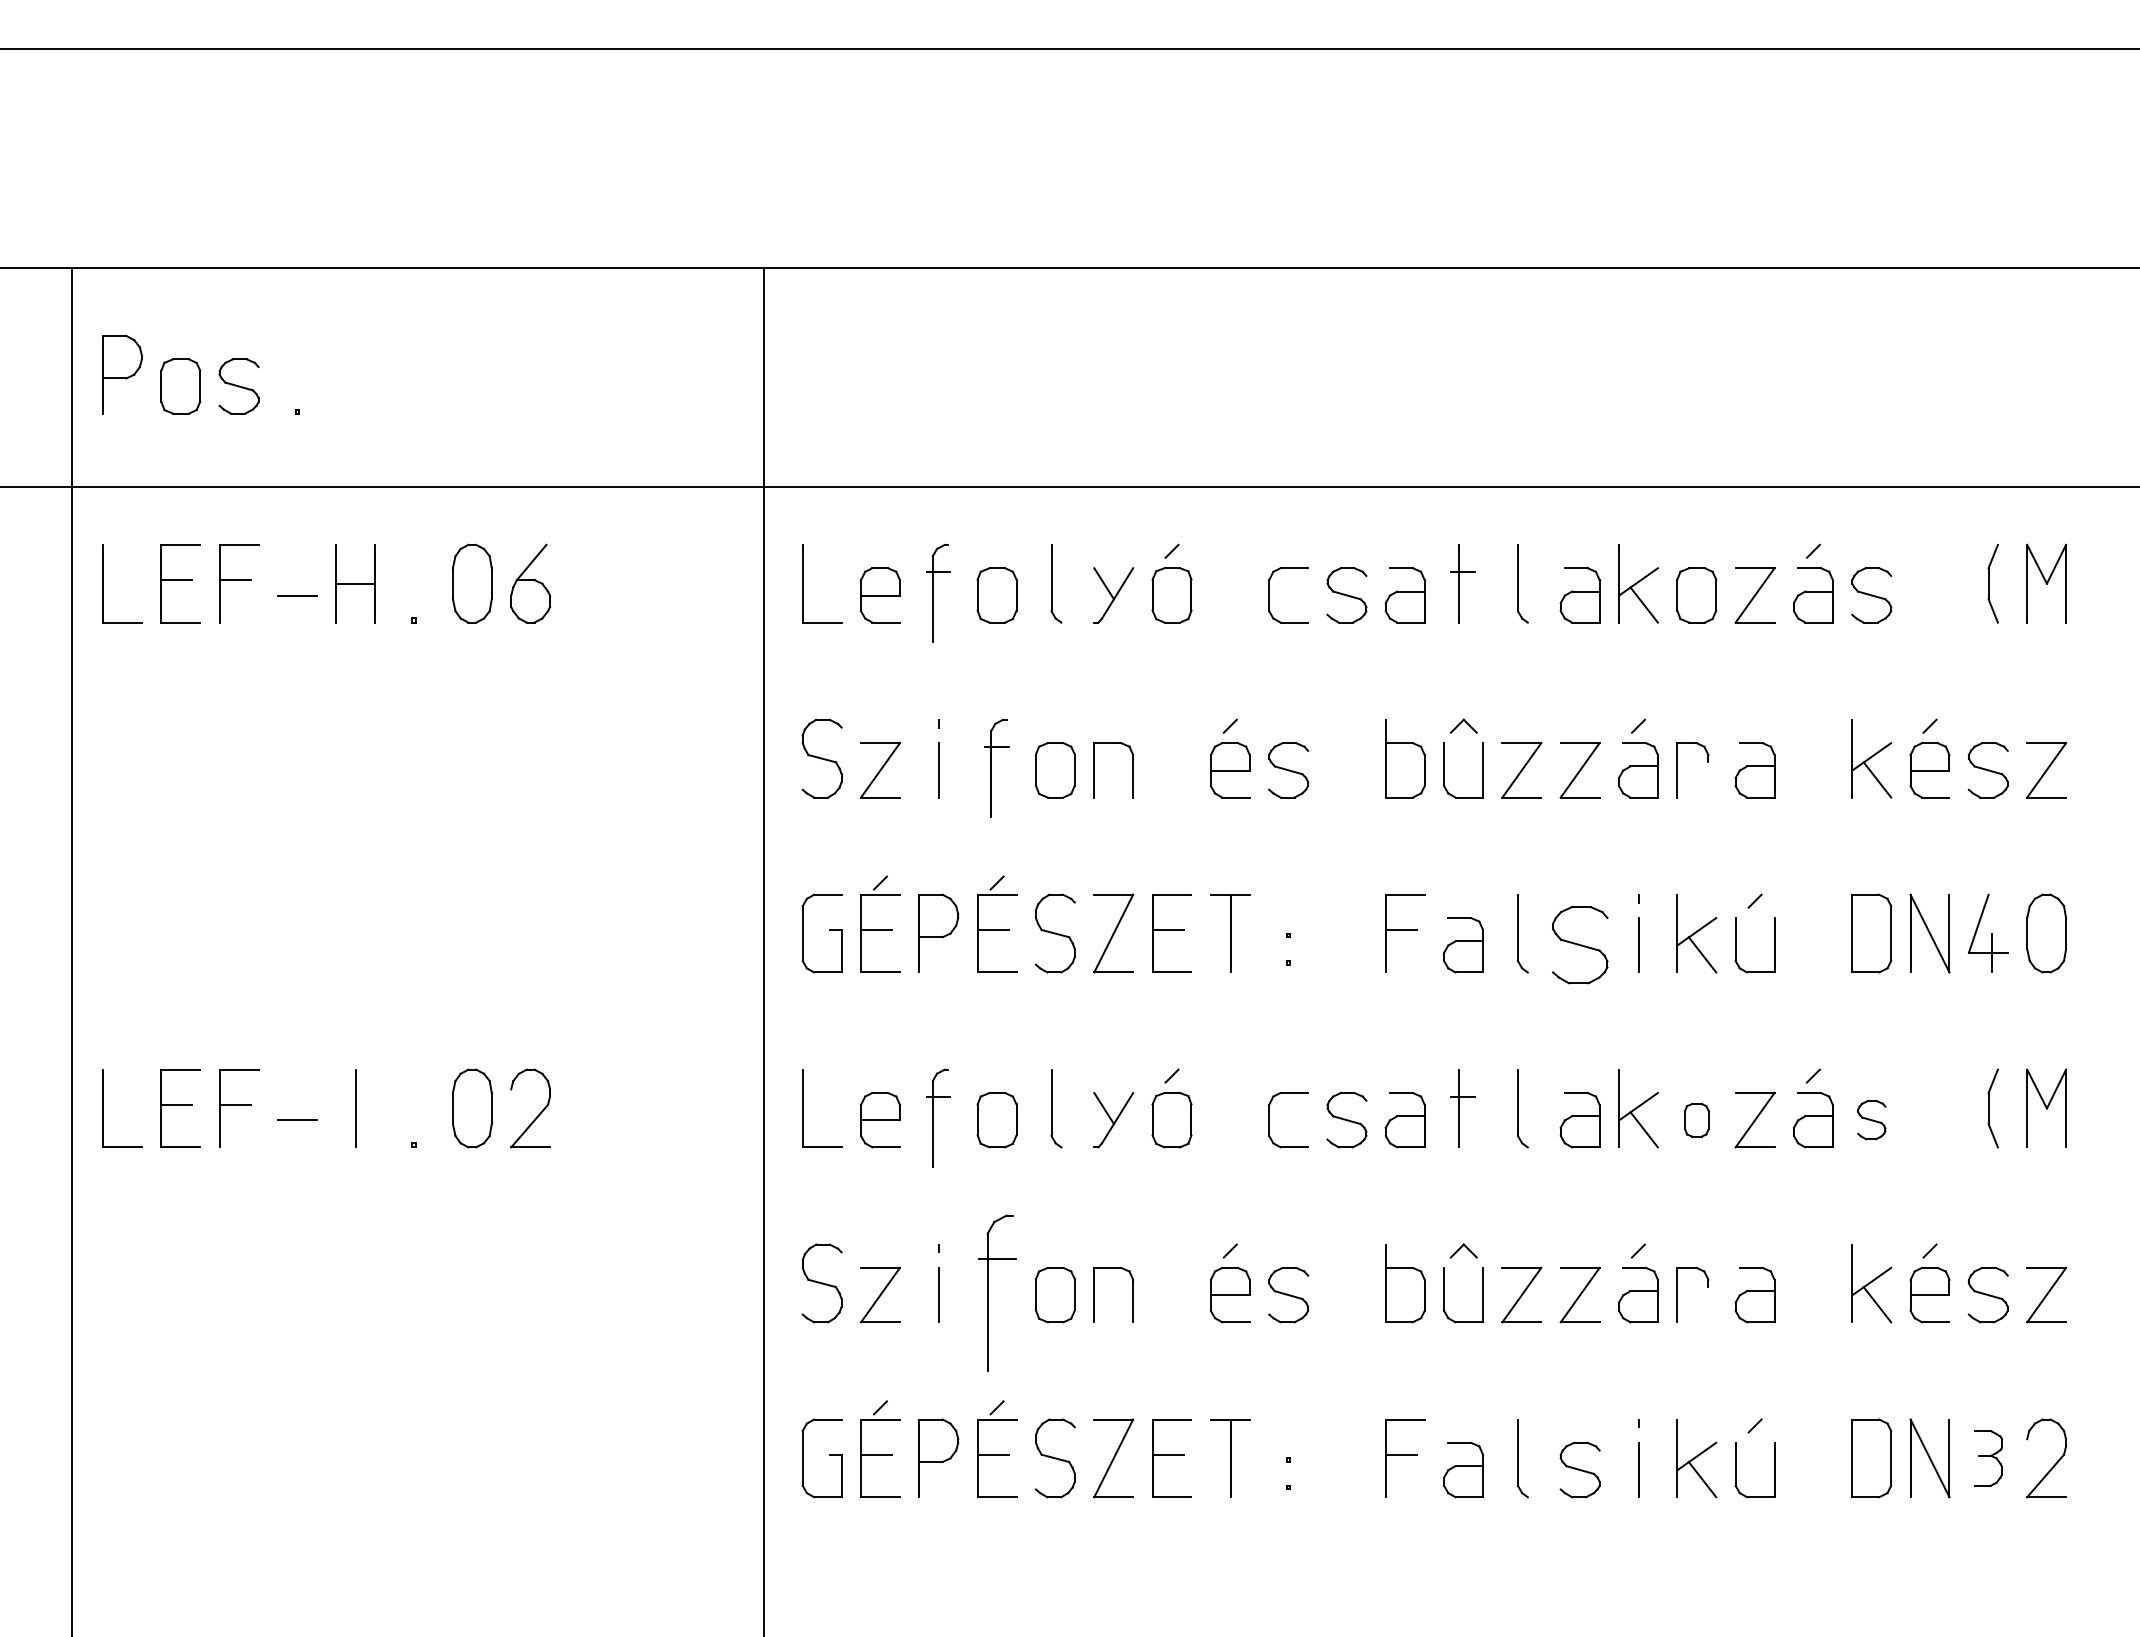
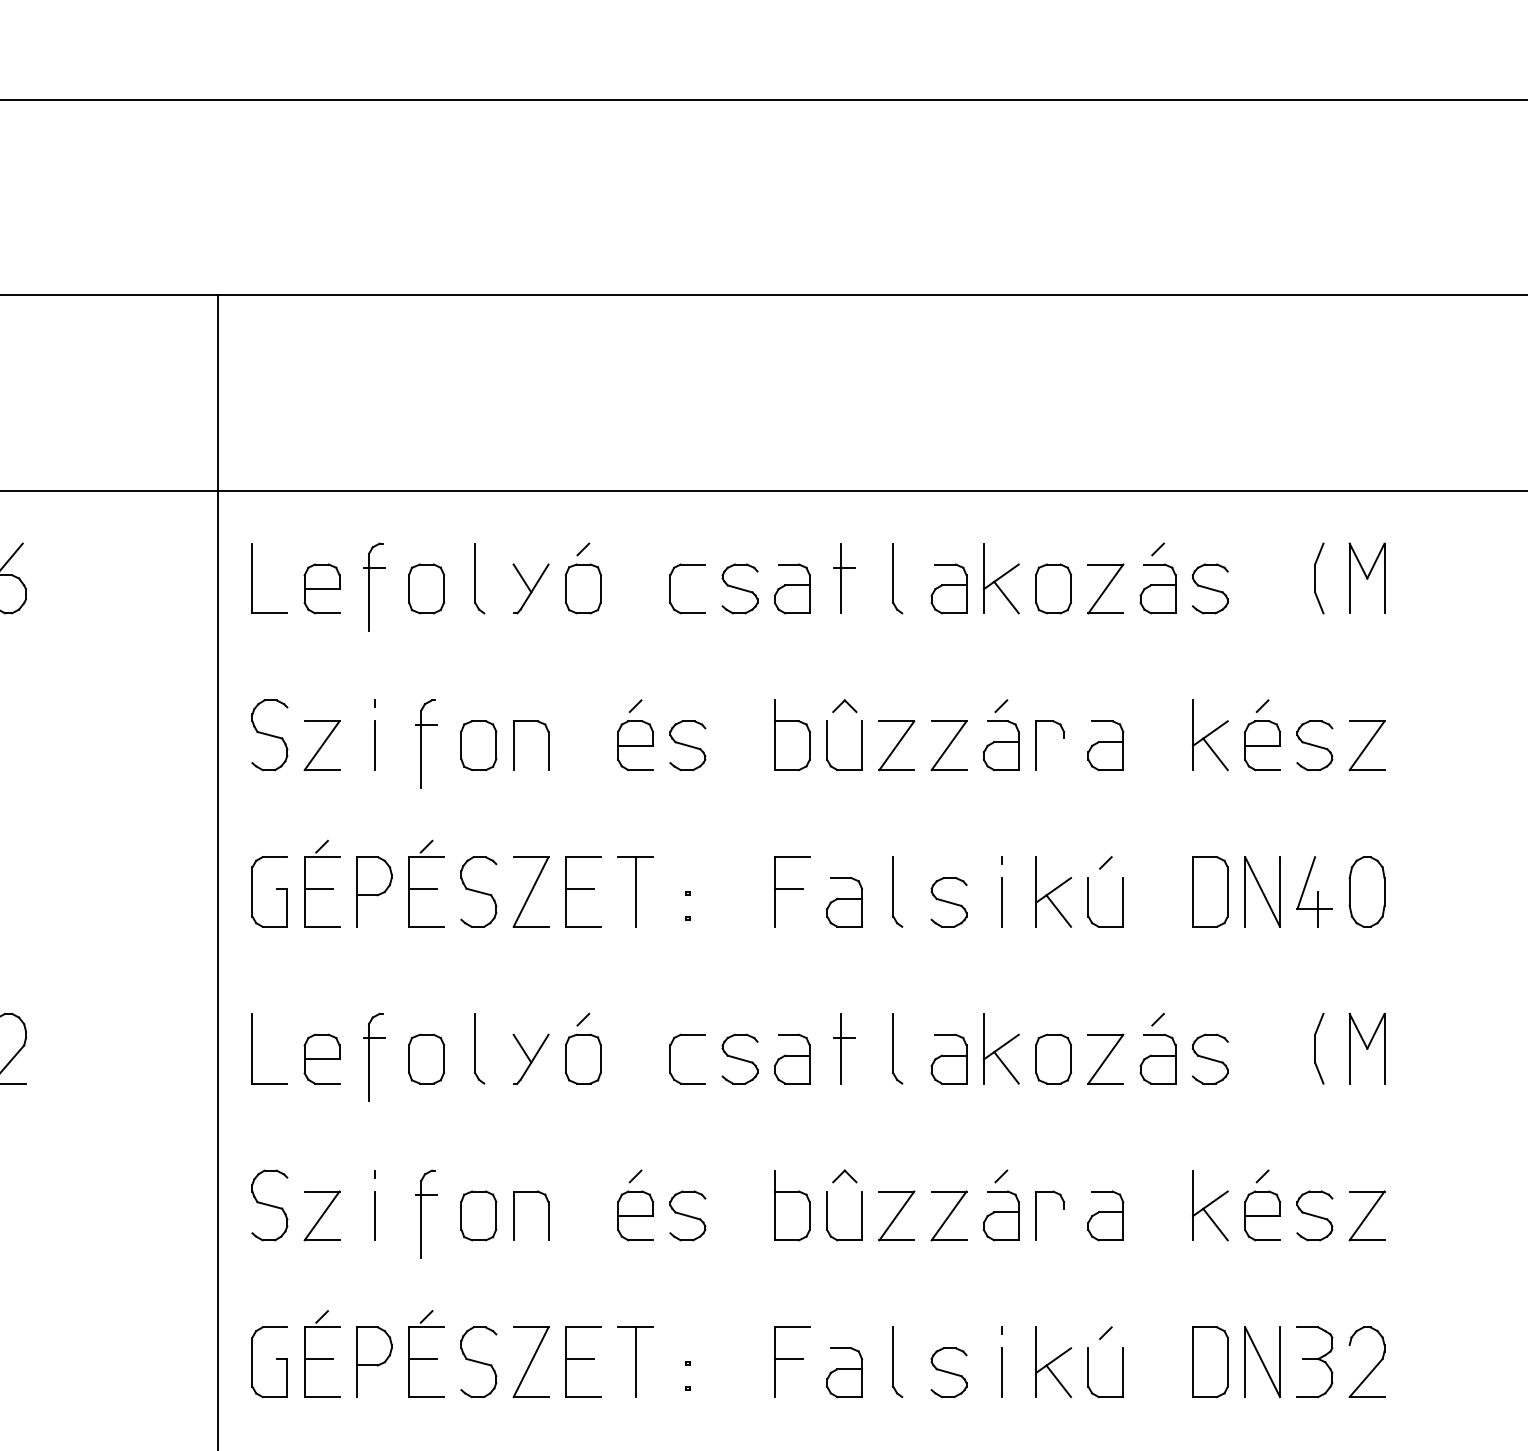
part: (1579, 945) -> (948, 902), size x0.71
part: (1696, 1120) -> (1053, 1059), size x1.67
part: (1871, 1120) -> (1210, 1059), size x1.43
part: (996, 1292) -> (426, 1213), size x0.62
part: (1988, 1458) -> (1315, 1362), size x1.43

